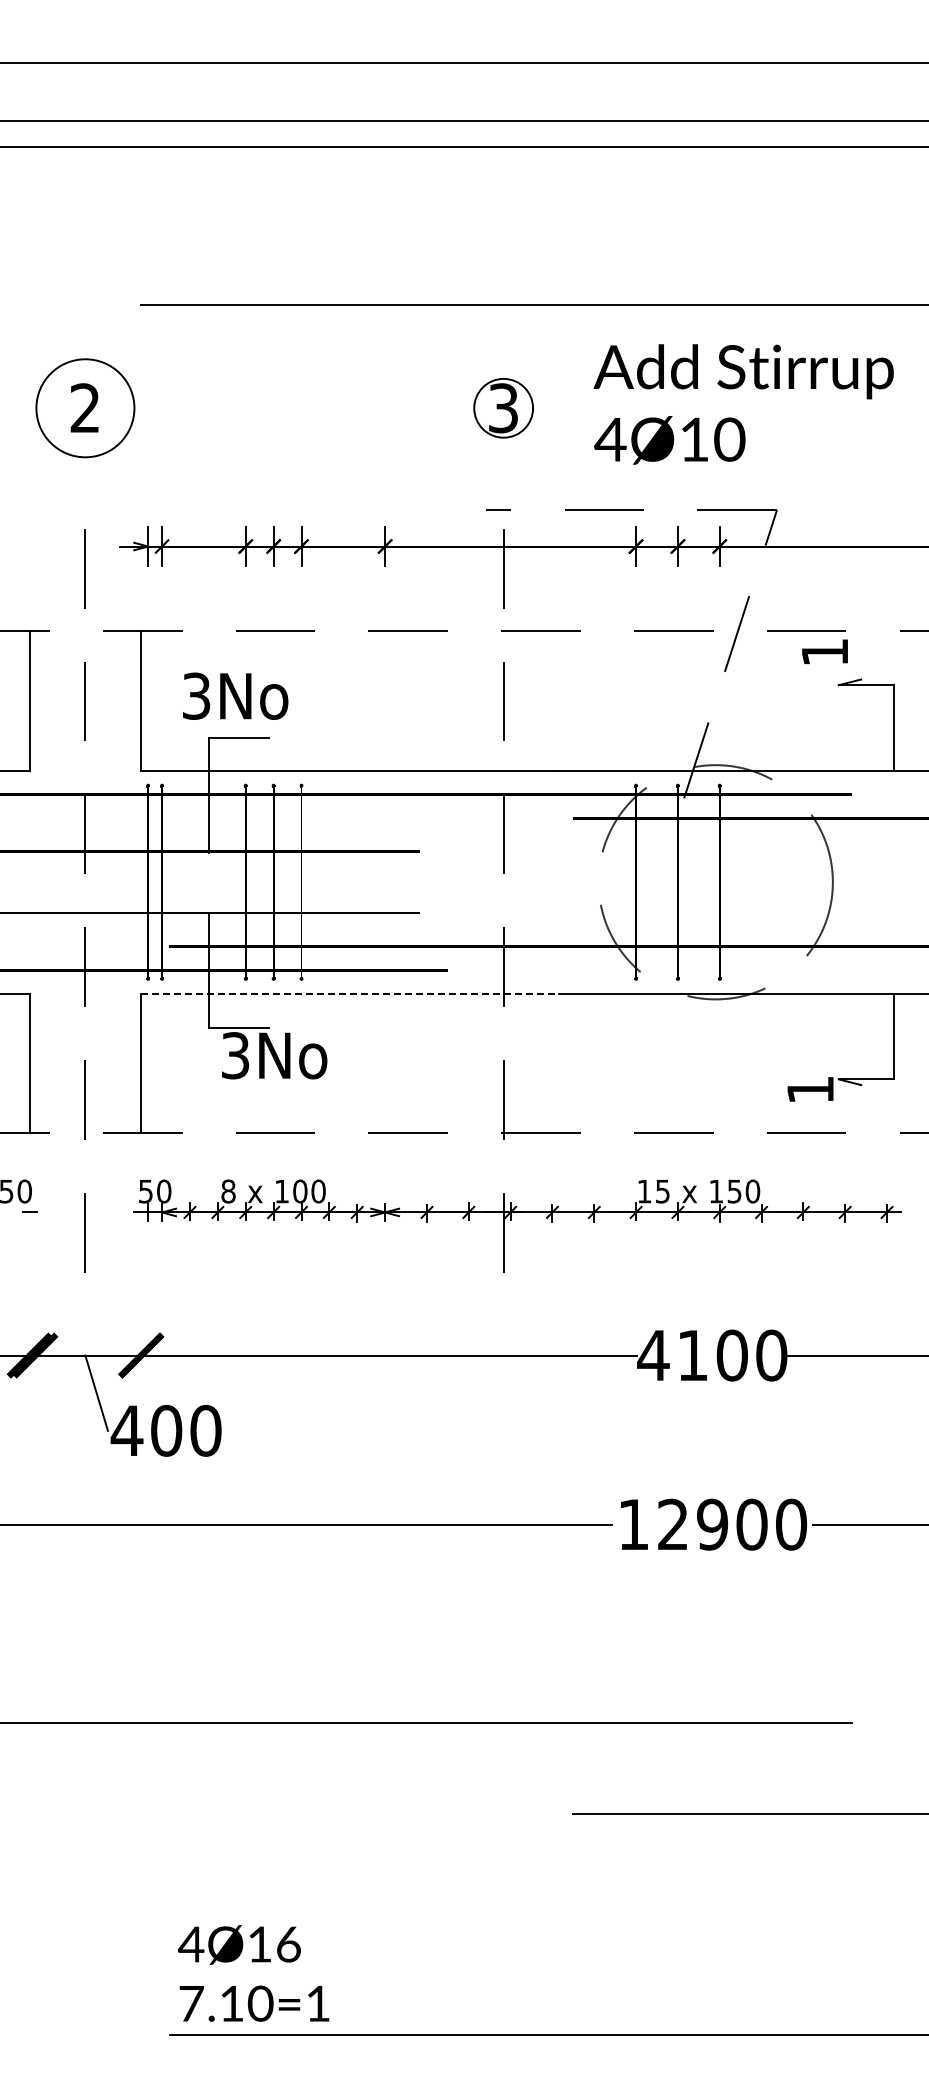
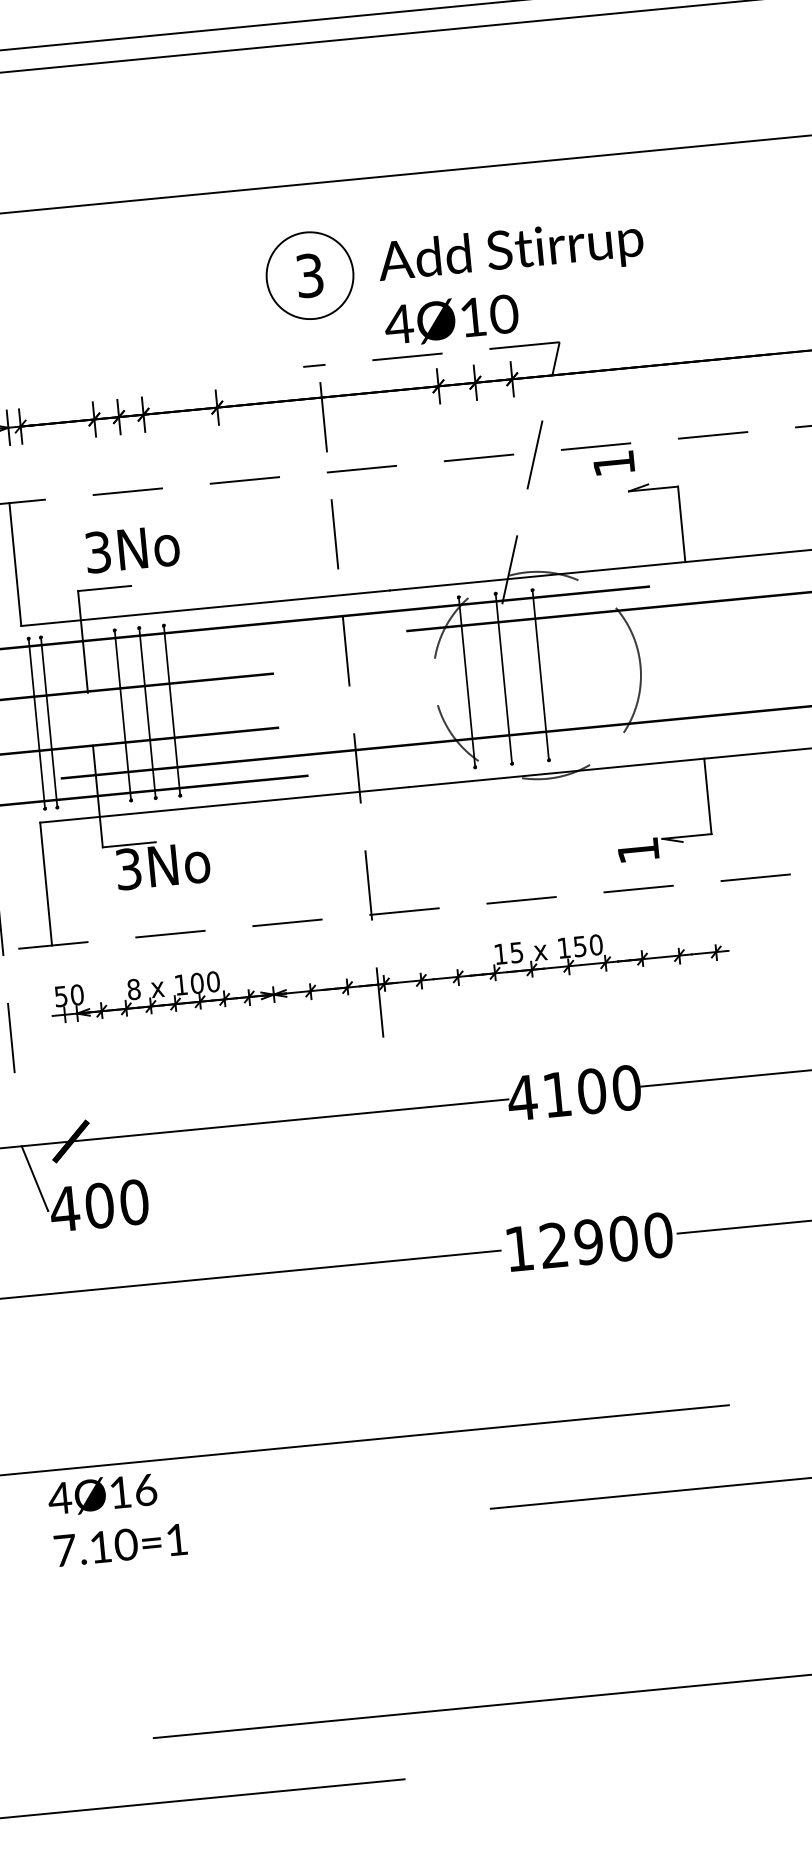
text: (743, 404) -> (513, 282), moved
circle: (503, 408) -> (309, 275), size x1.67
text: (235, 695) -> (132, 548), moved
line: (350, 993) -> (224, 804), dashed -> solid
text: (253, 1973) -> (117, 1518), moved

